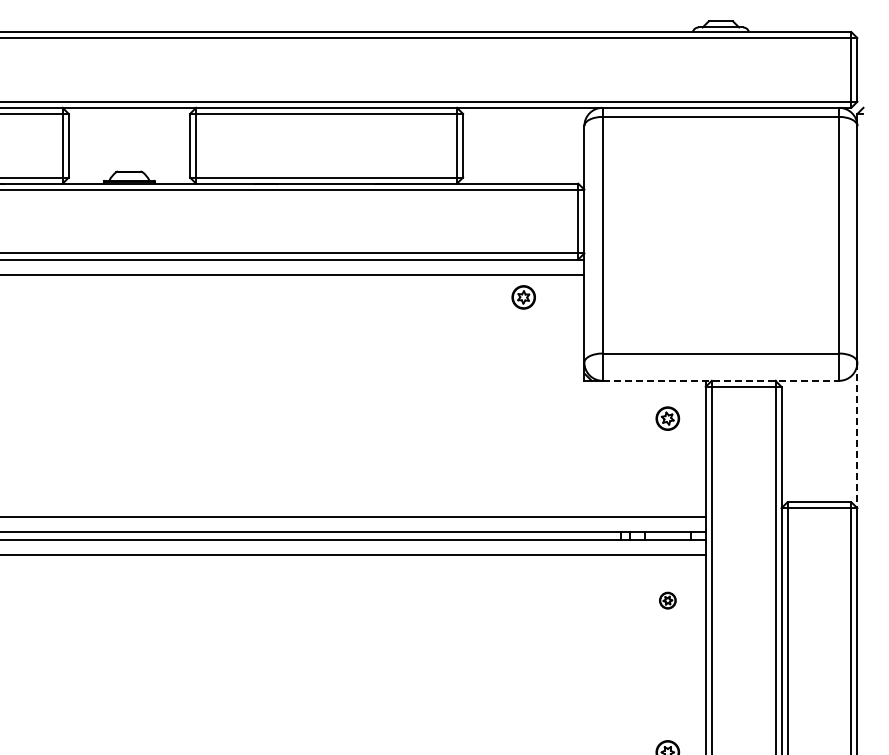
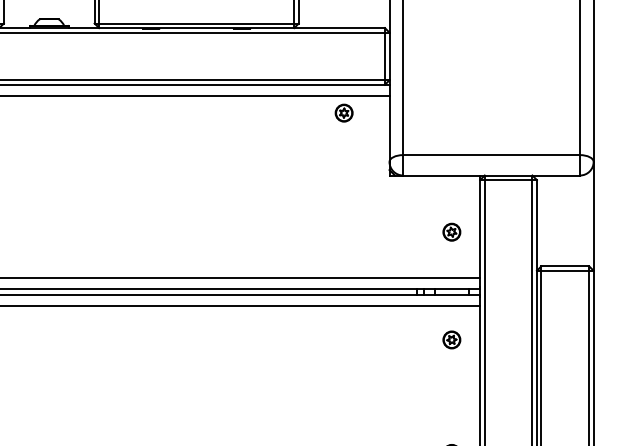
line: (721, 380) -> (492, 175), dashed -> solid
part: (667, 418) -> (451, 232), moved
line: (857, 435) -> (593, 216), dashed -> solid
part: (667, 600) -> (451, 339), size x1.43

